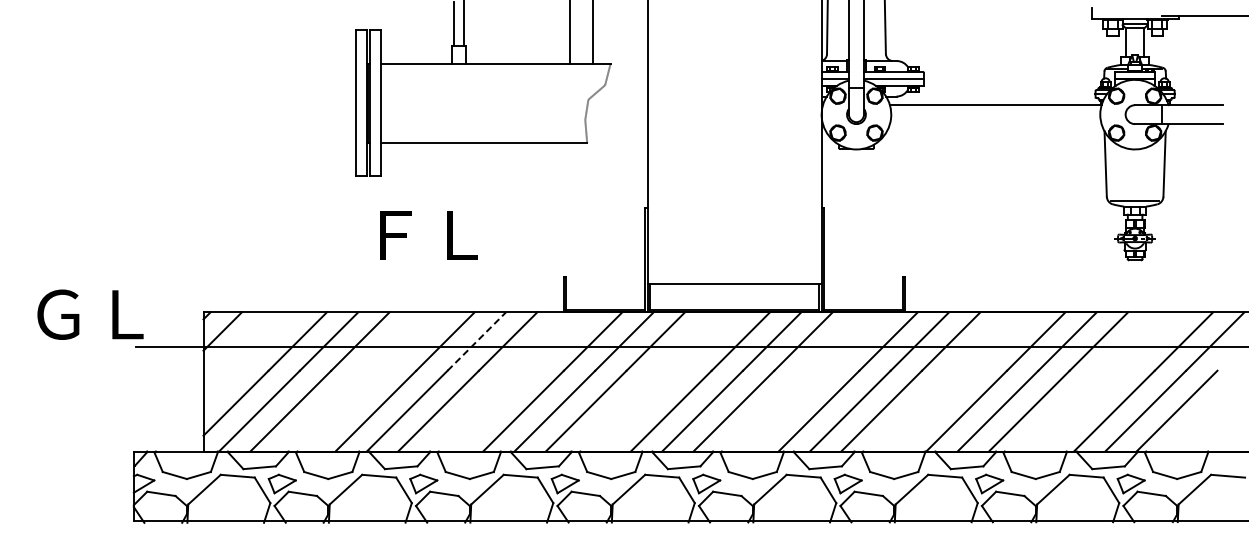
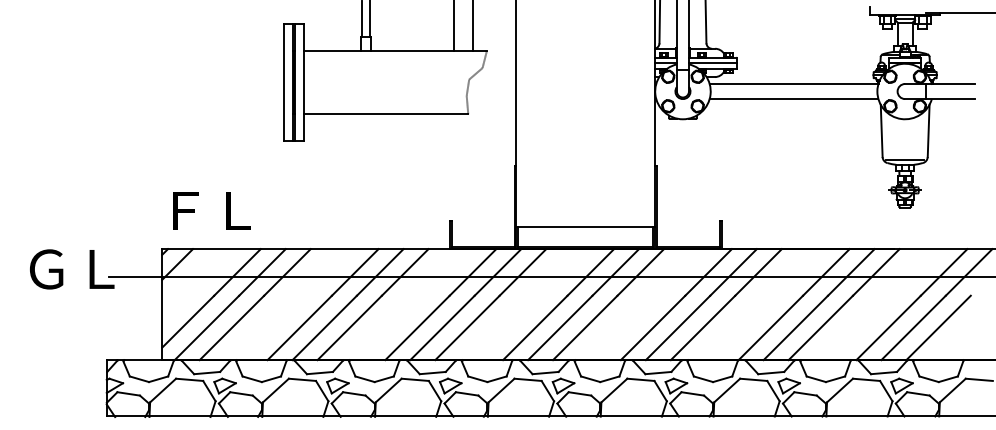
line: (995, 124) -> (793, 99), added
text: (428, 235) -> (211, 211), moved
text: (90, 314) -> (72, 269), moved
line: (477, 341) -> (380, 272), dashed -> solid

